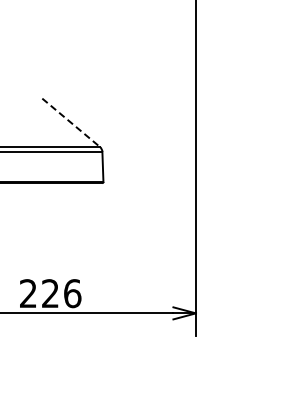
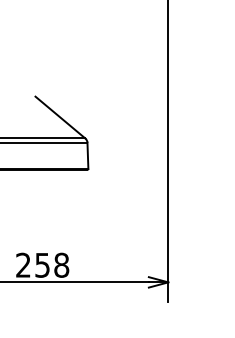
line: (71, 122) -> (60, 117), dashed -> solid
text: (61, 293) -> (52, 265), 226 -> 258

